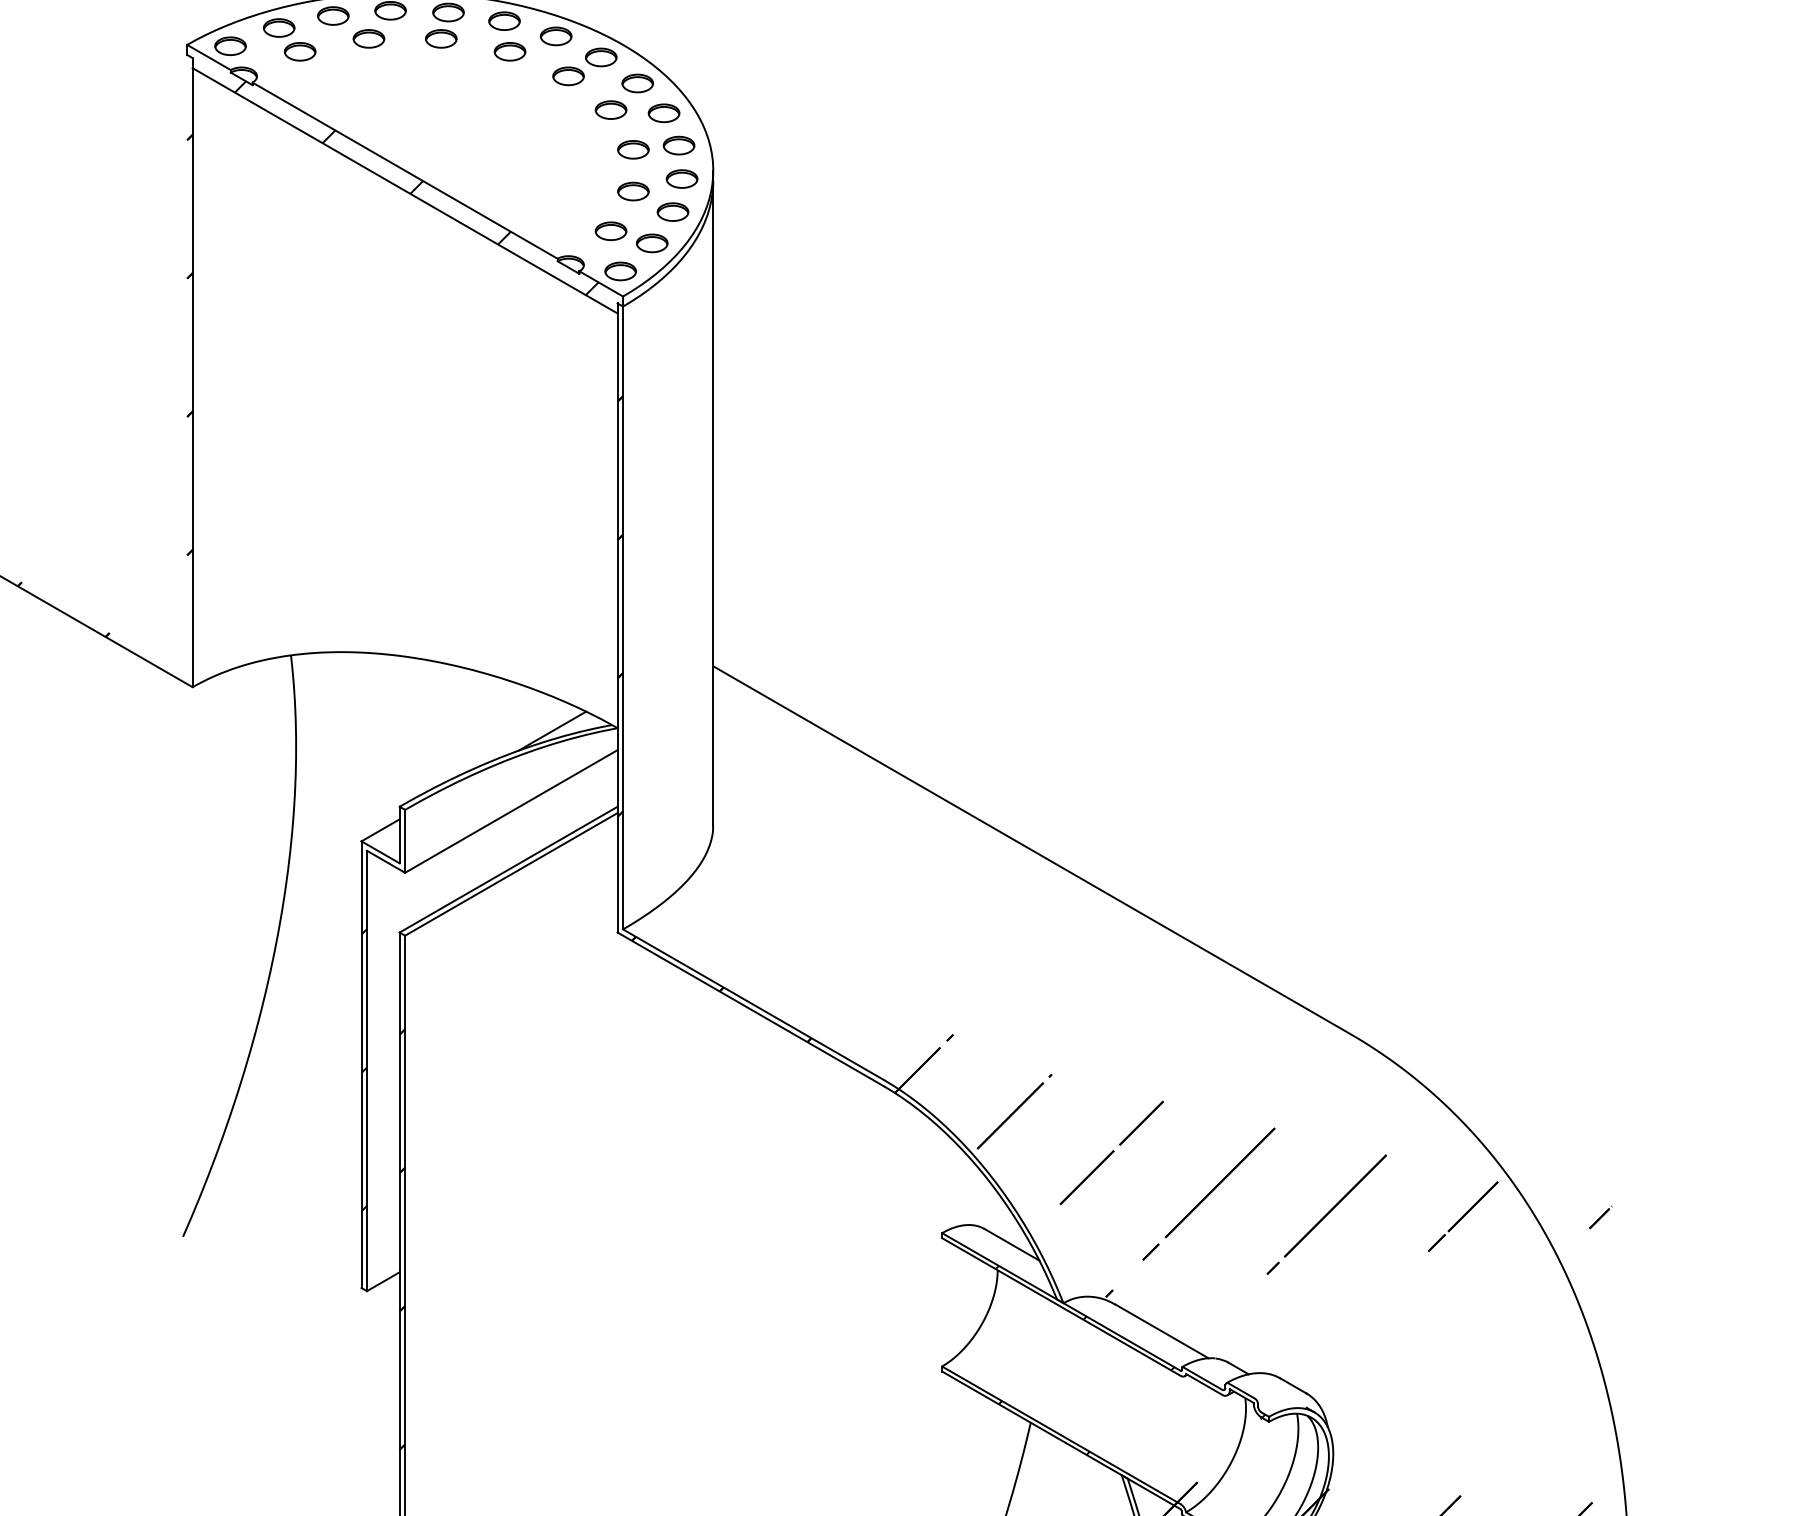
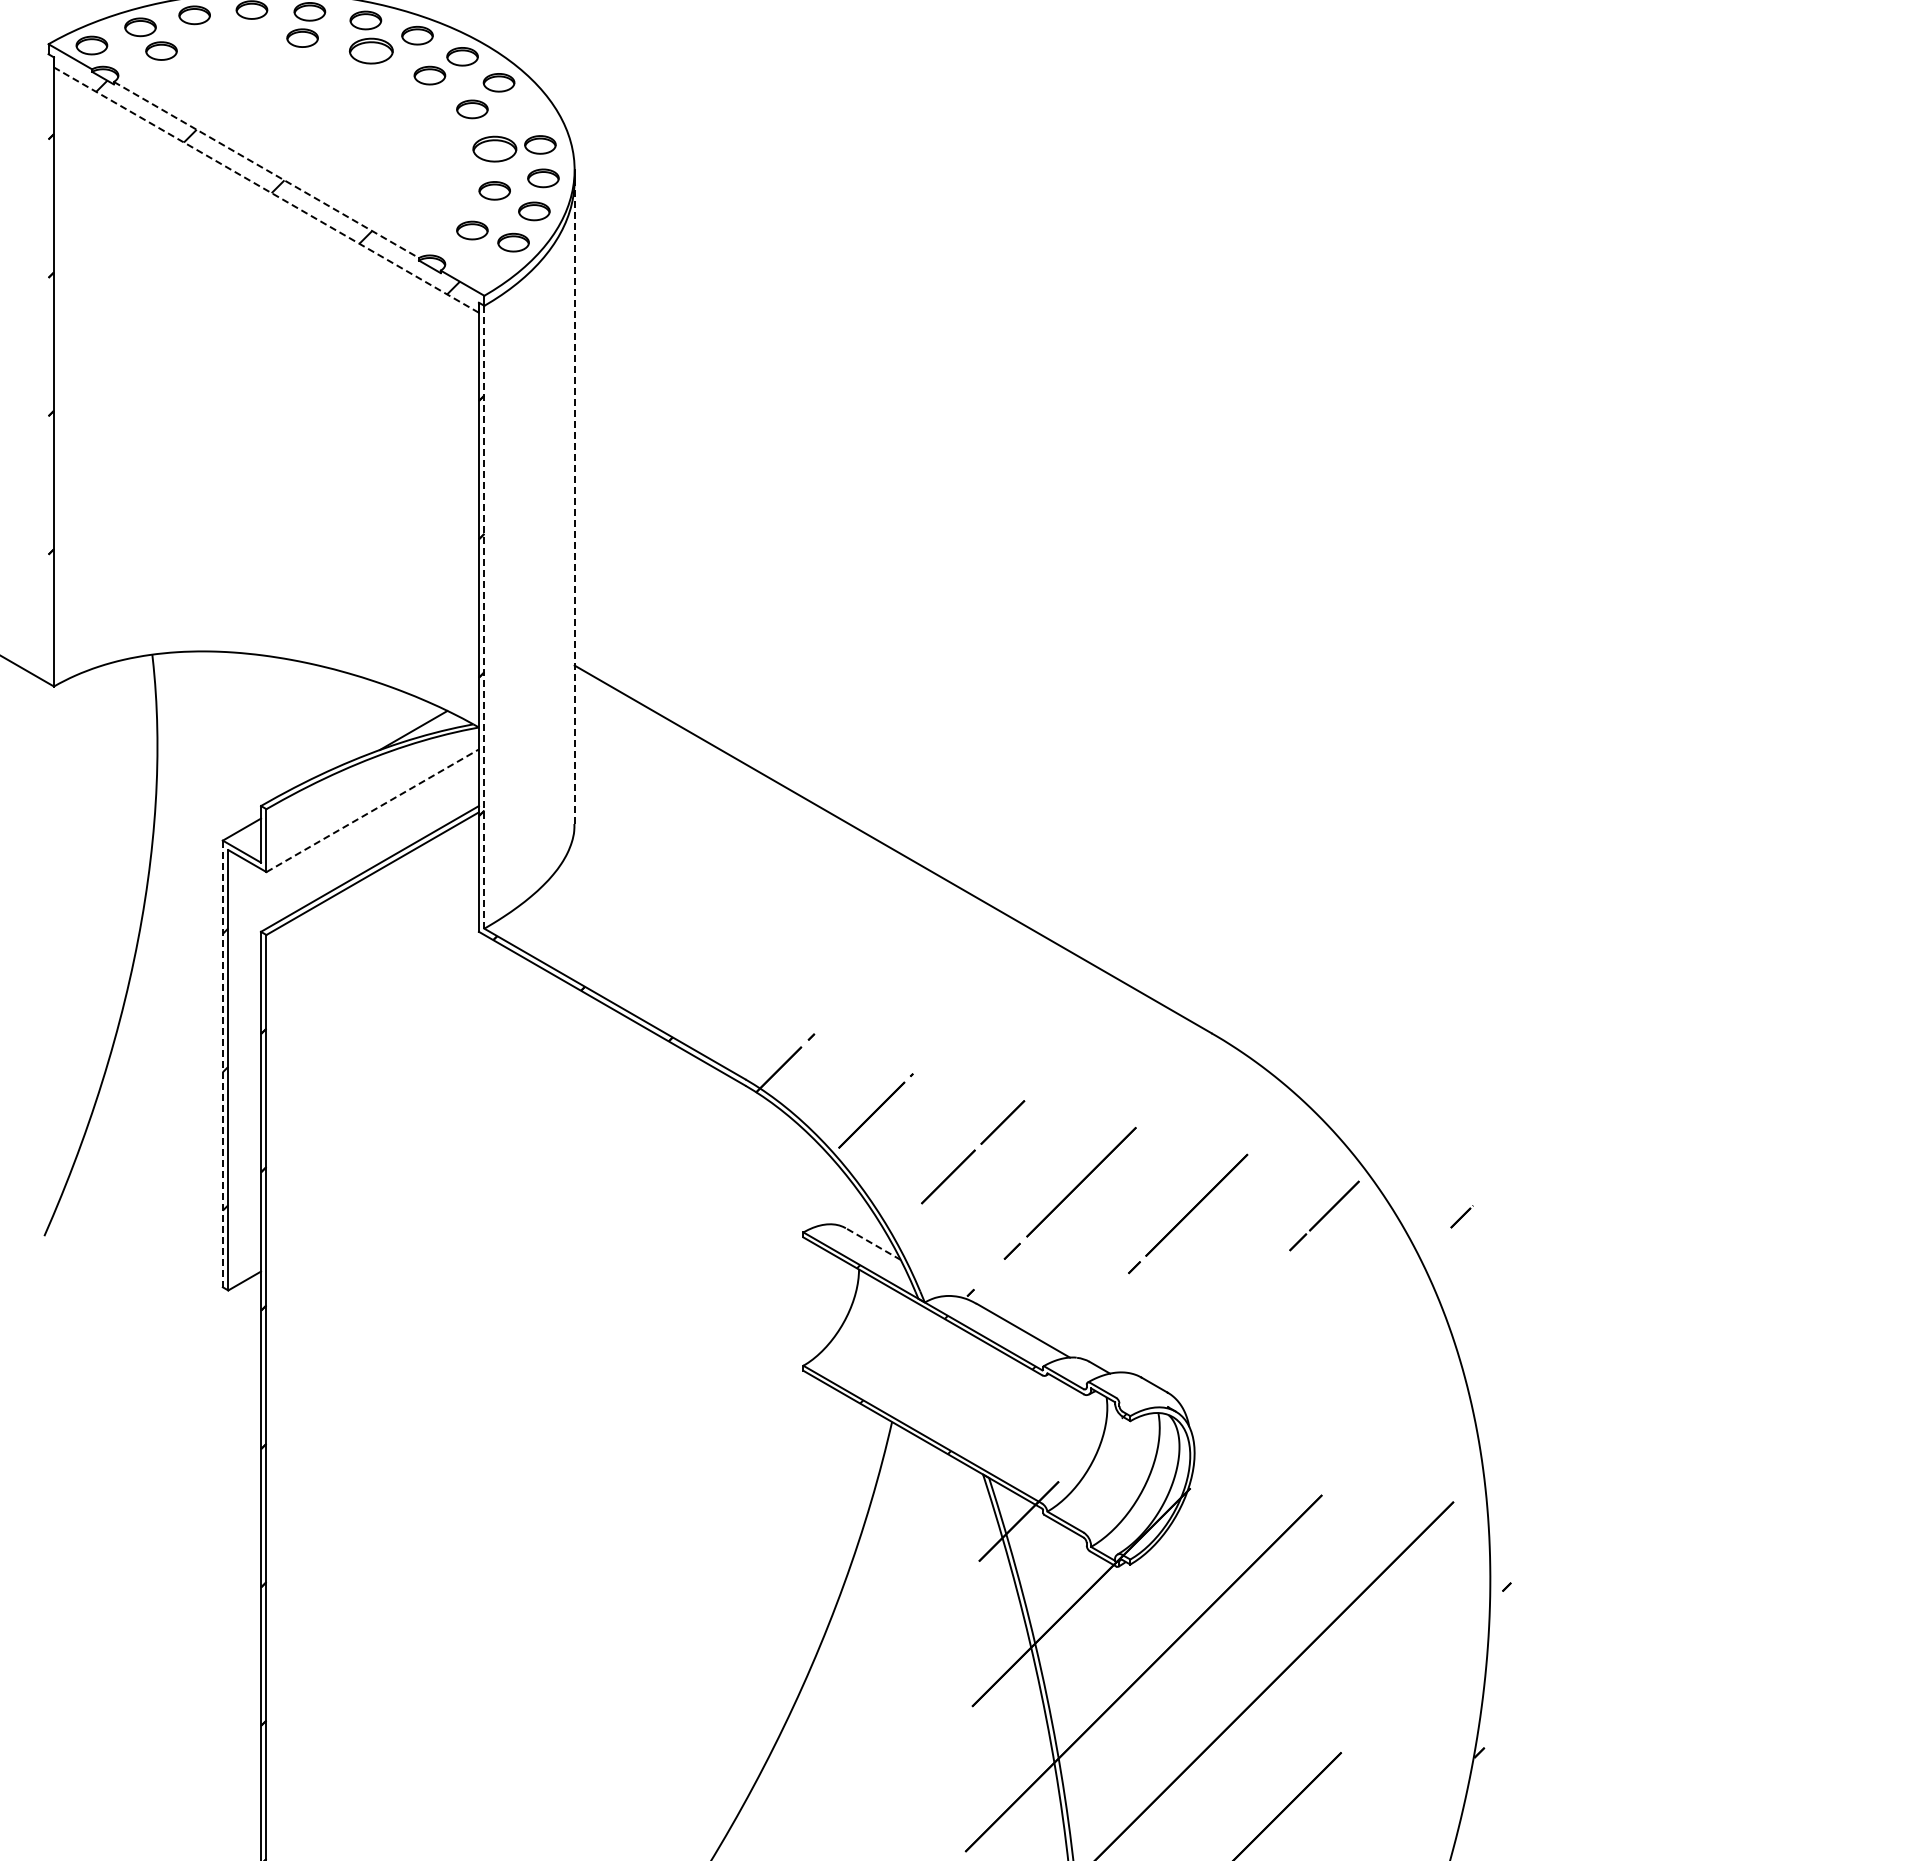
part: (369, 38) -> (230, 37), removed
part: (510, 51) -> (371, 50), size x1.4
part: (664, 113) -> (525, 112), removed
part: (633, 149) -> (494, 148), size x1.4
line: (405, 171) -> (266, 170), solid -> dashed
line: (405, 190) -> (266, 189), solid -> dashed
part: (620, 271) -> (481, 270), removed
line: (713, 503) -> (574, 502), solid -> dashed
line: (623, 618) -> (484, 617), solid -> dashed
line: (511, 811) -> (372, 810), solid -> dashed
line: (361, 1065) -> (222, 1064), solid -> dashed
line: (1012, 1245) -> (873, 1244), solid -> dashed

